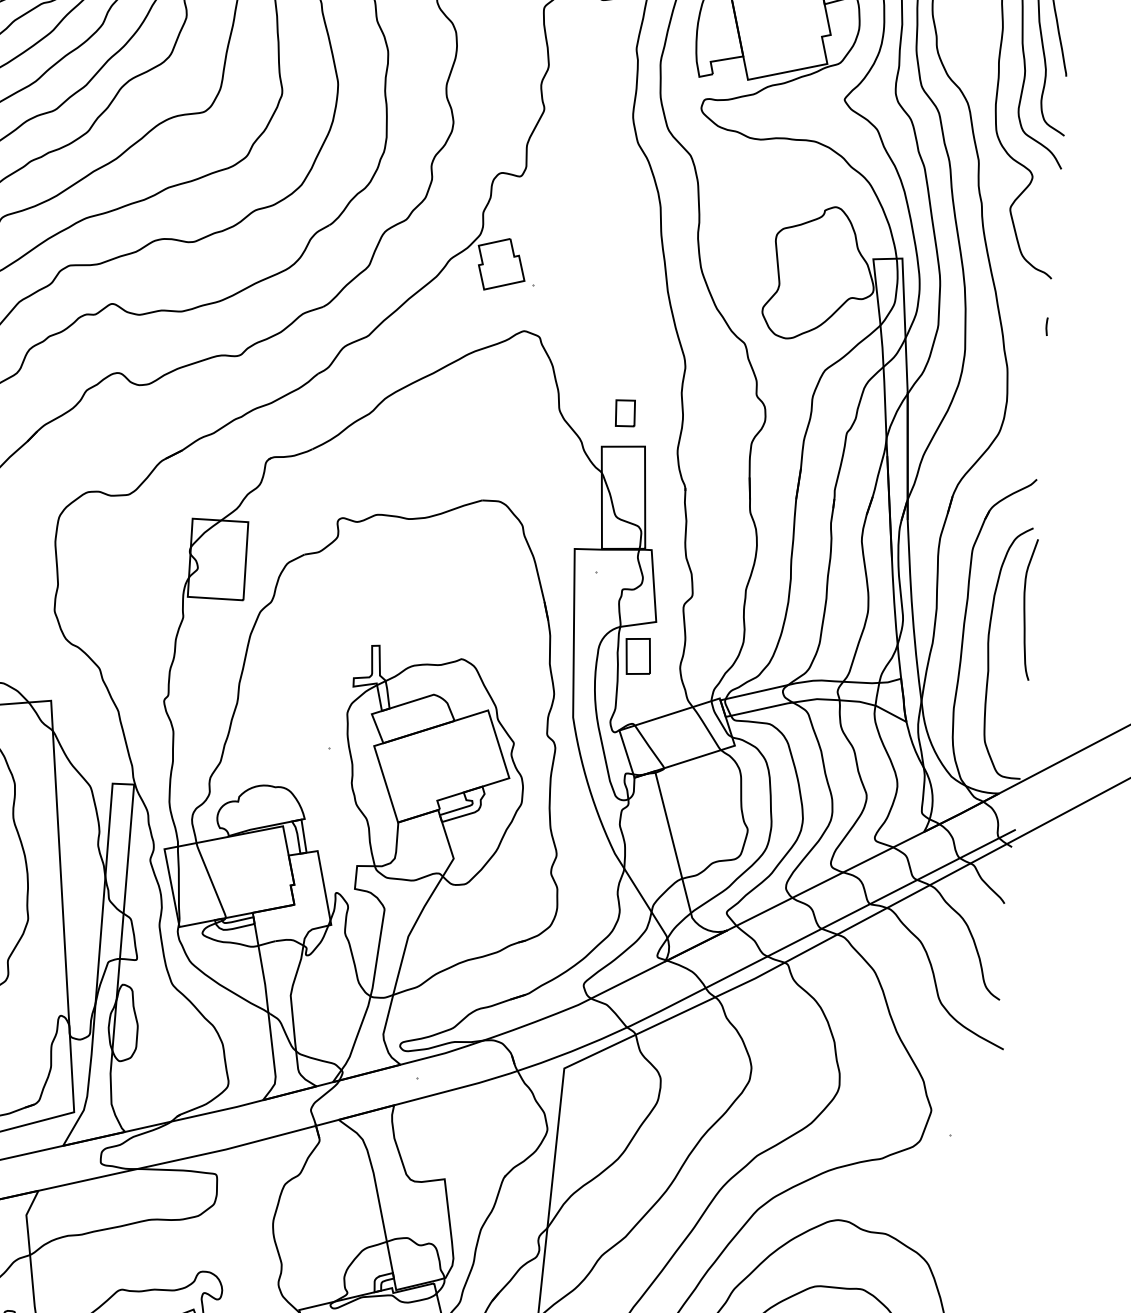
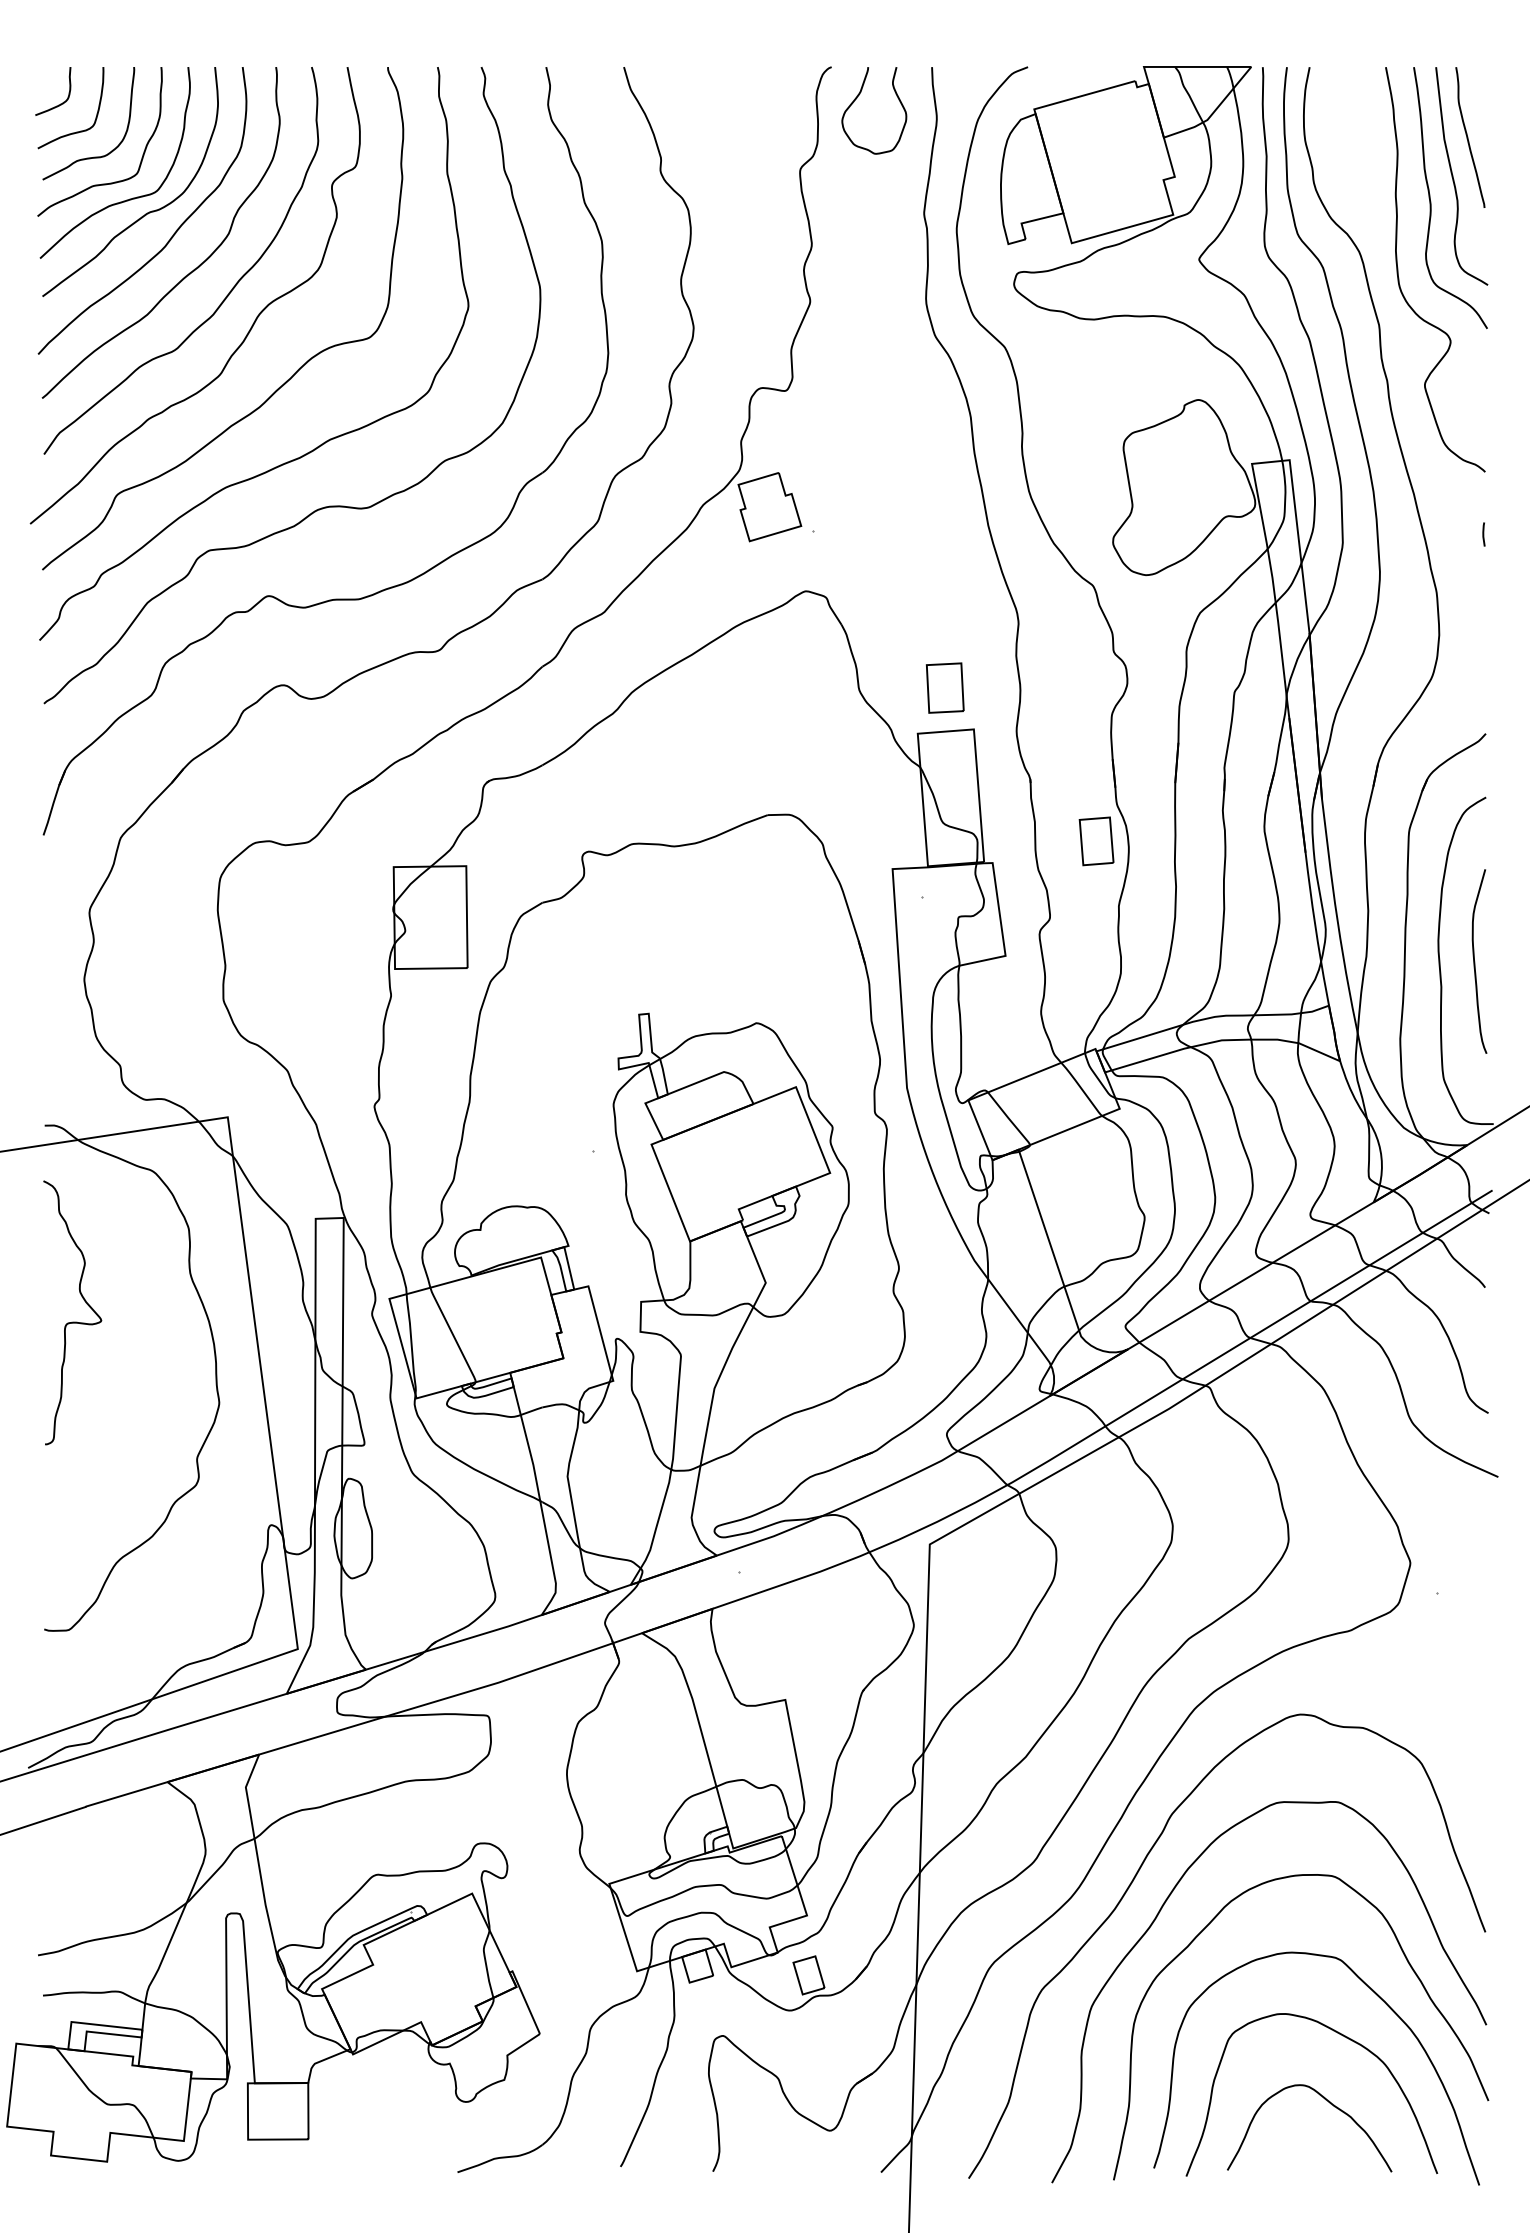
part: (624, 412) -> (944, 687), size x1.43
curve: (1025, 609) -> (1475, 961), moved
part: (638, 656) -> (1096, 841), moved

